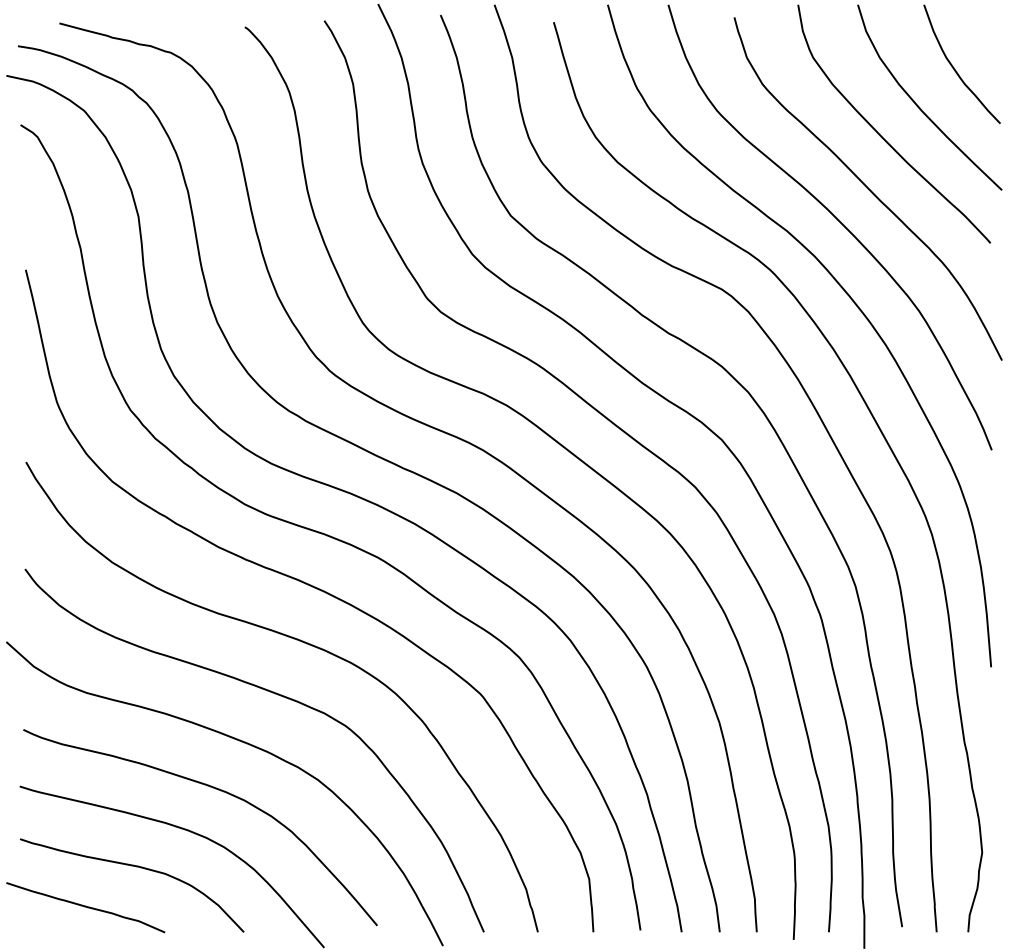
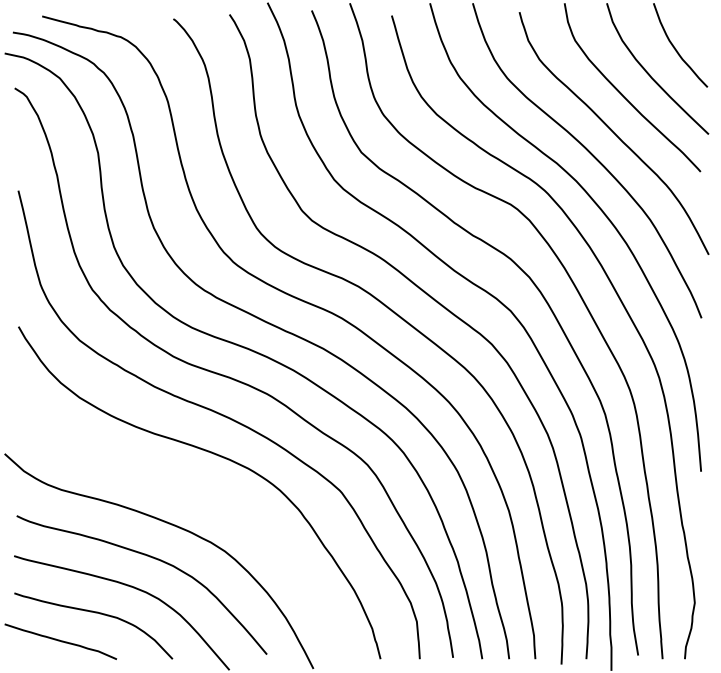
curve: (279, 696) -> (197, 492), removed

